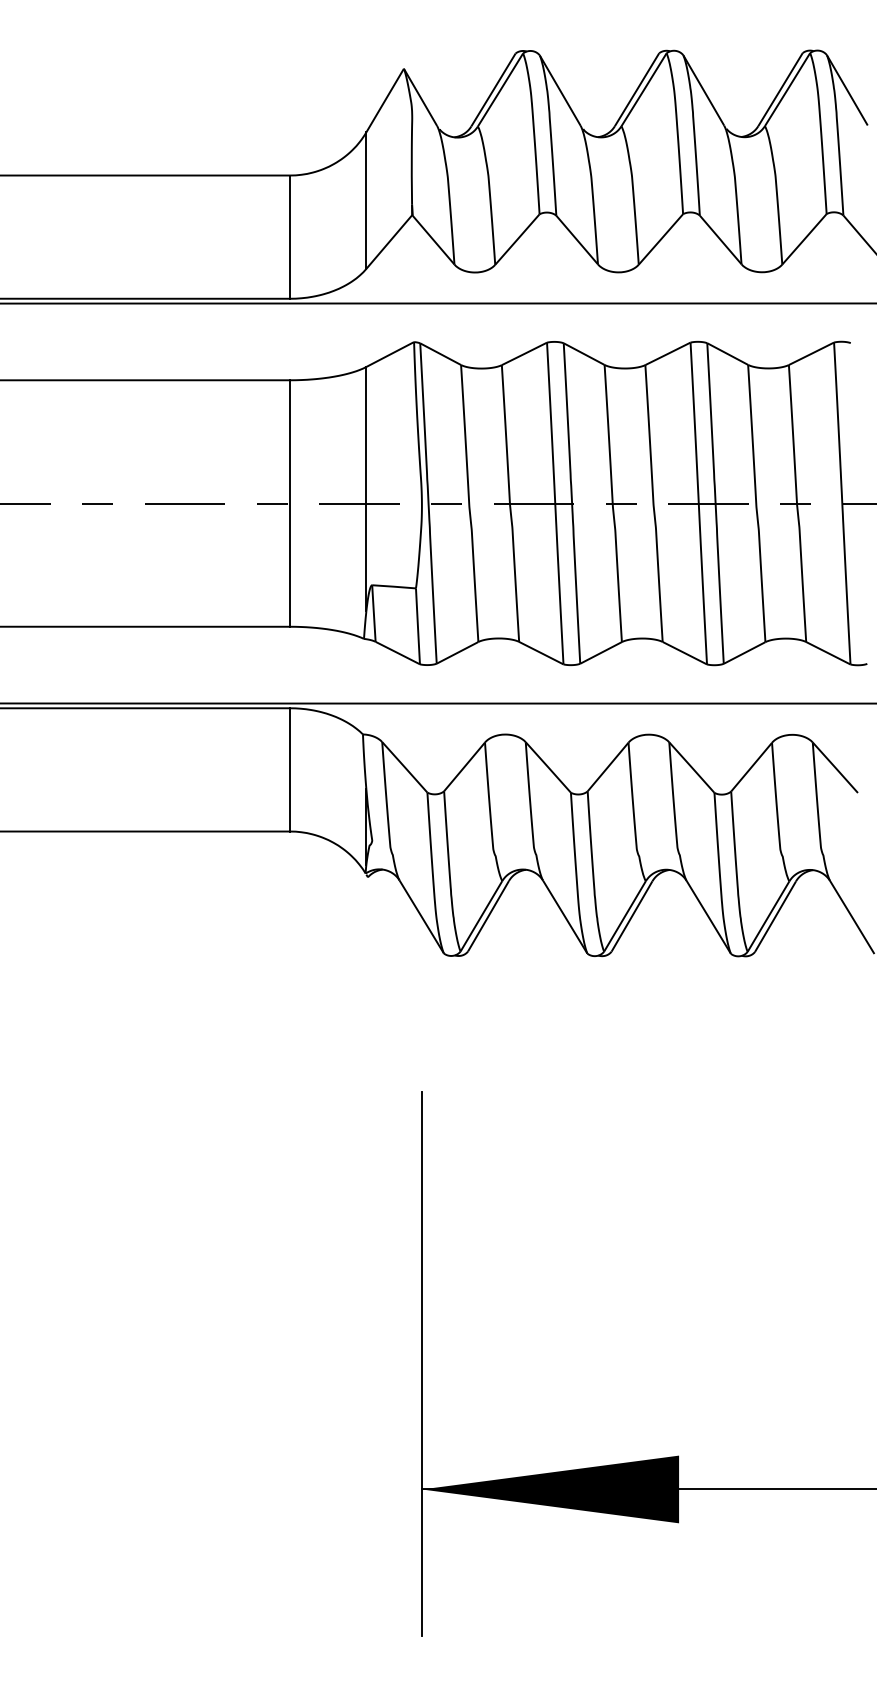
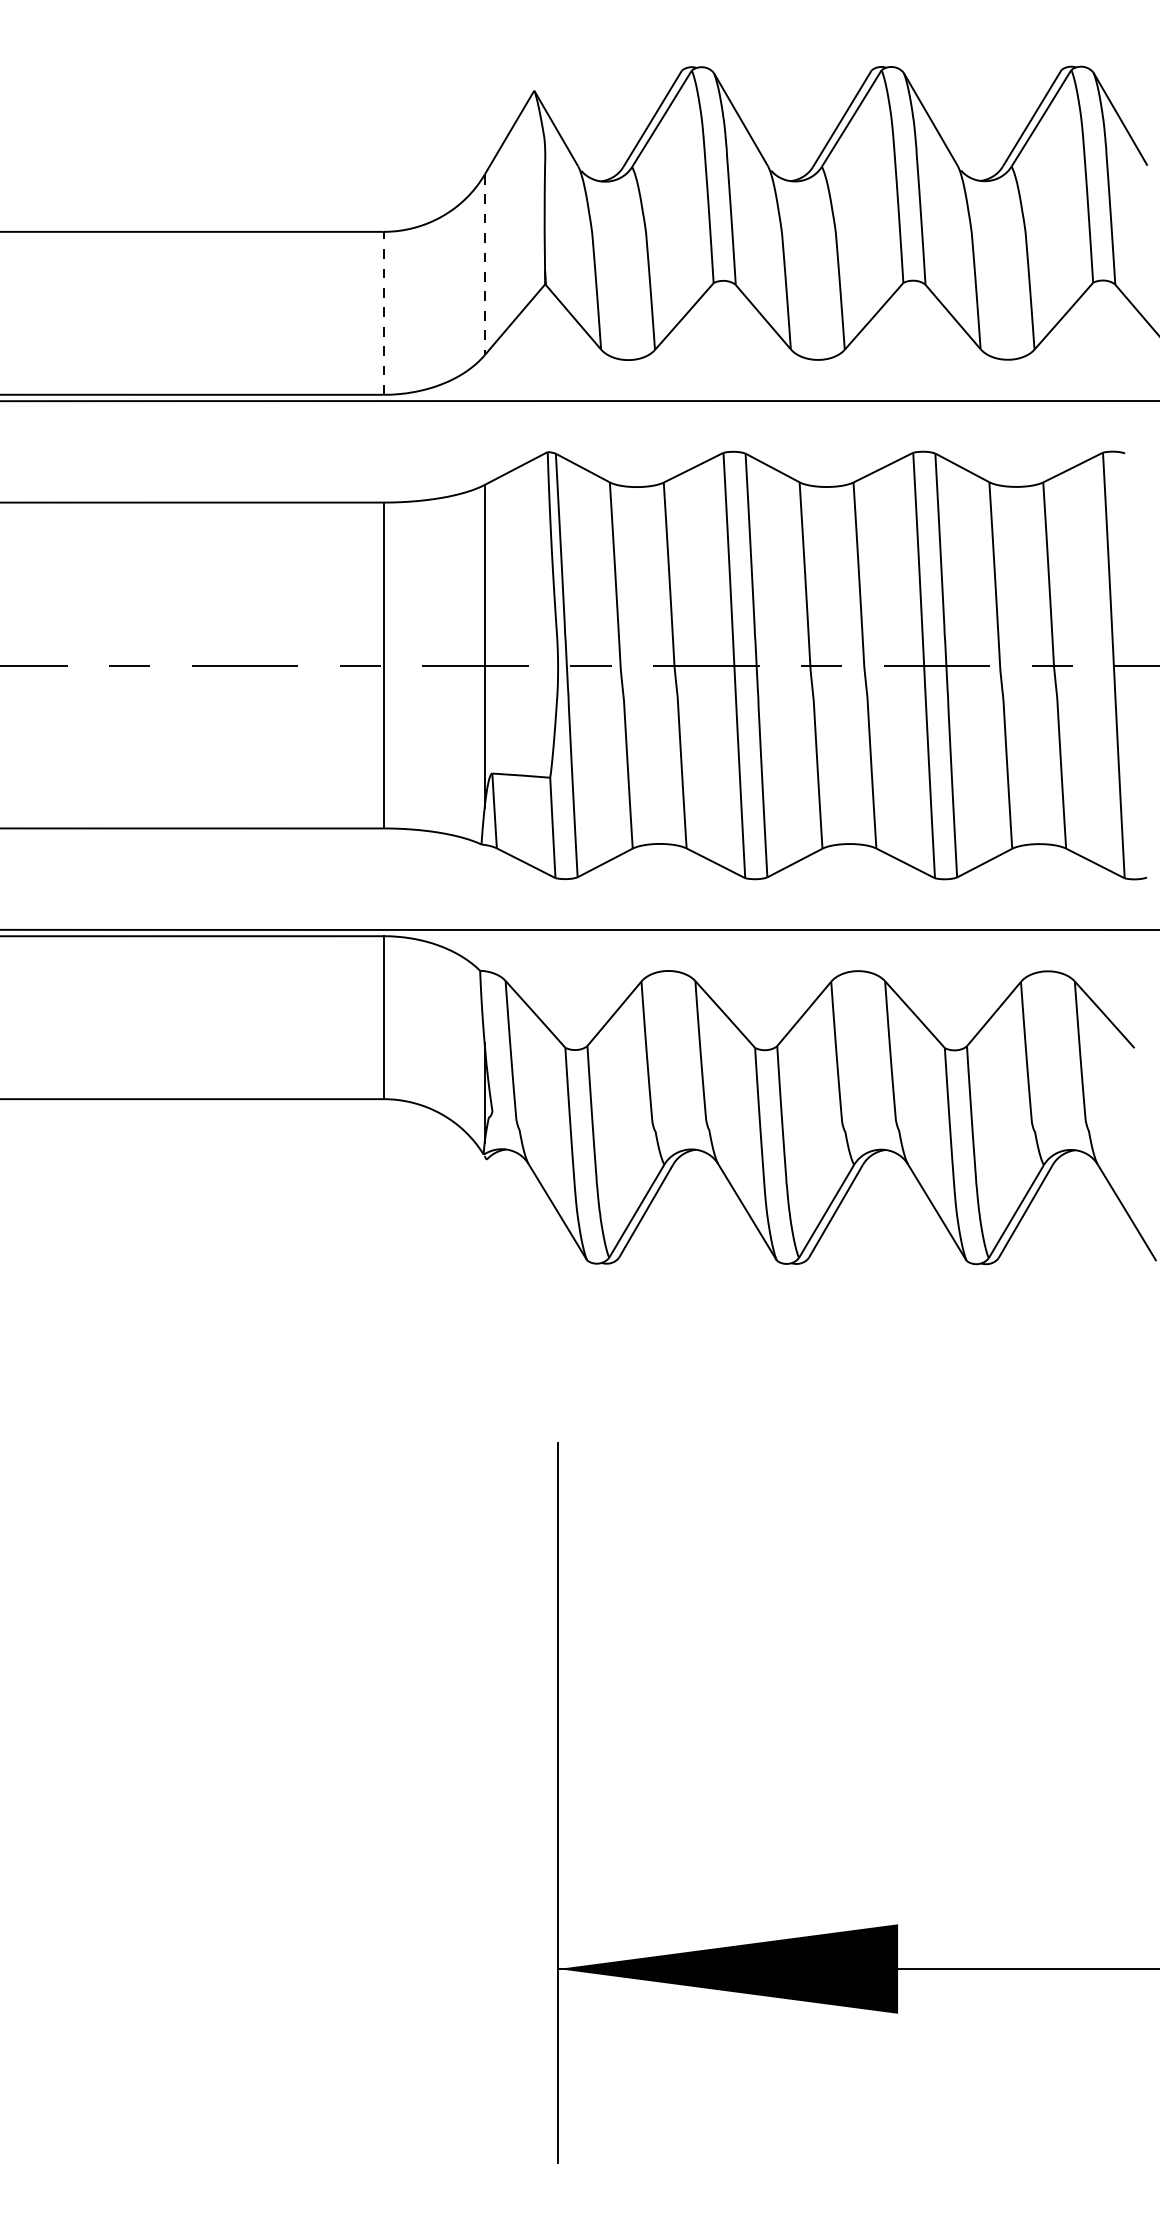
line: (366, 201) -> (484, 266), solid -> dashed
line: (290, 237) -> (384, 313), solid -> dashed

